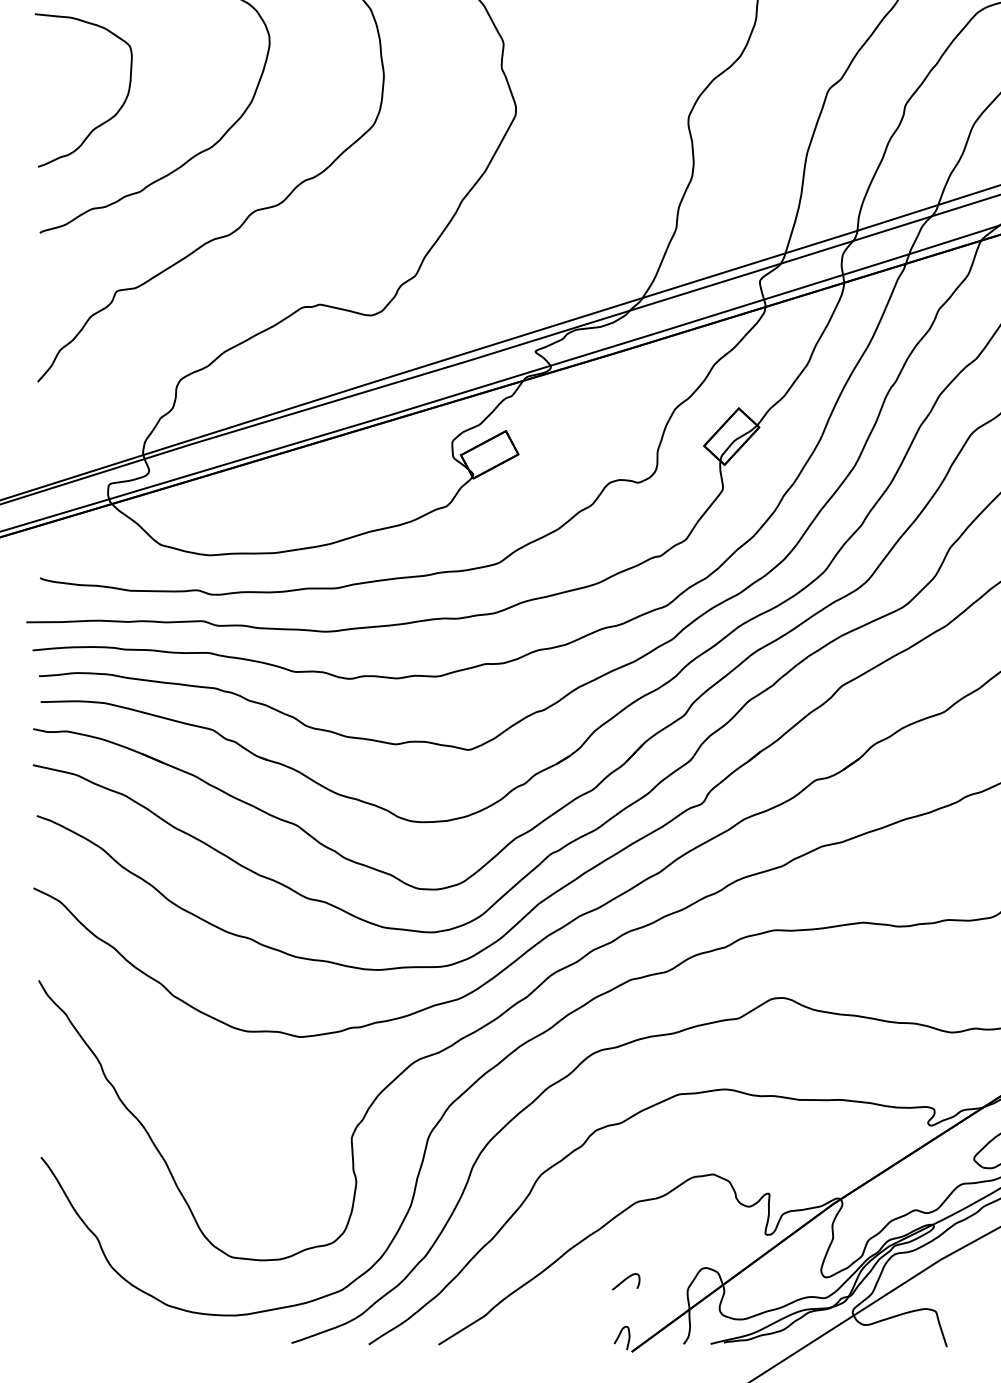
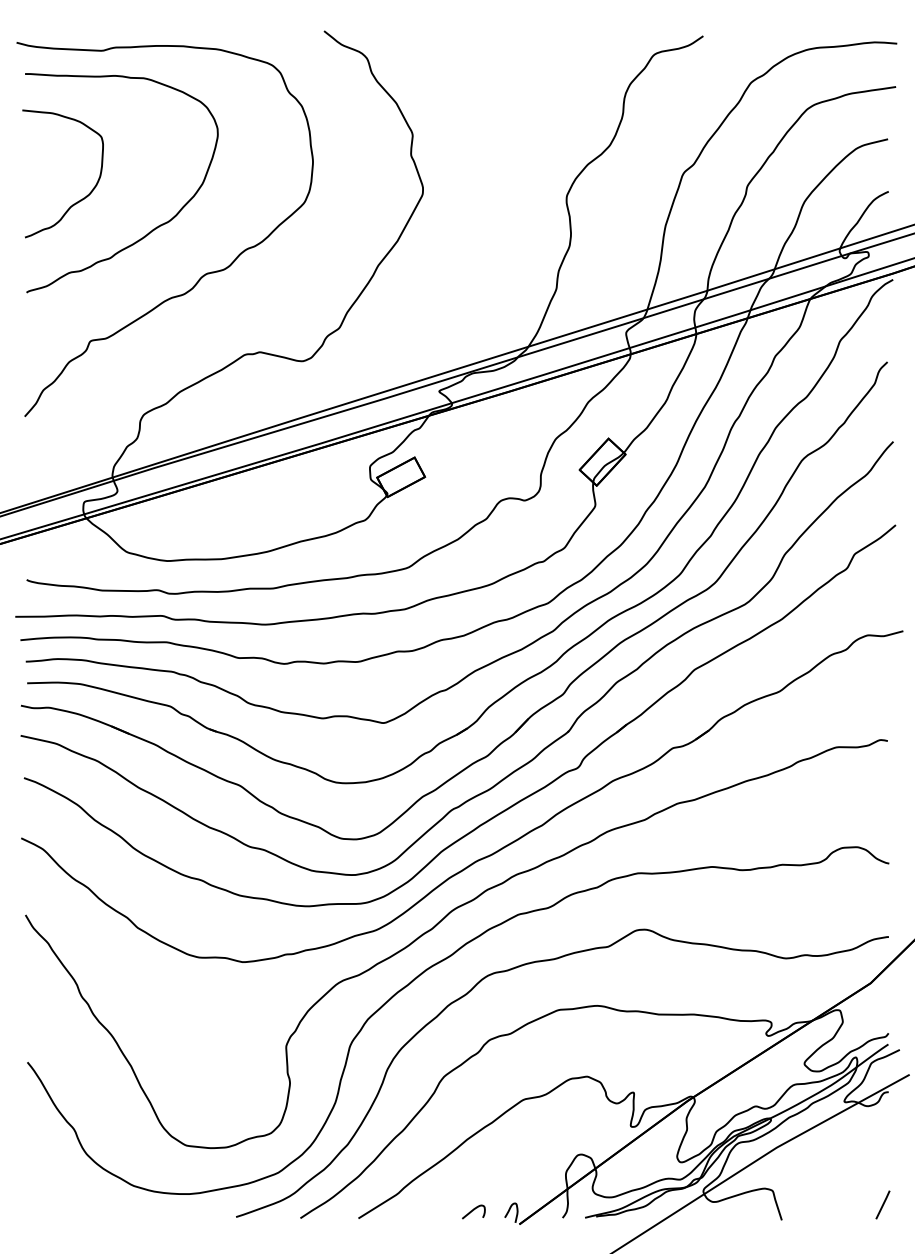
curve: (625, 1279) -> (473, 1210), moved

